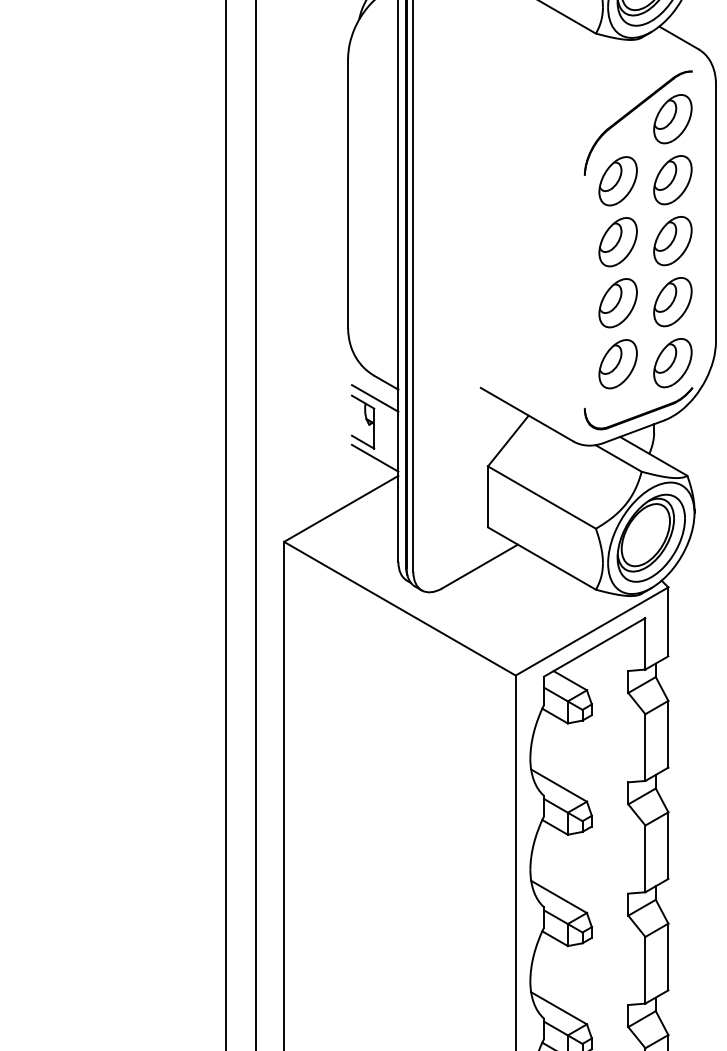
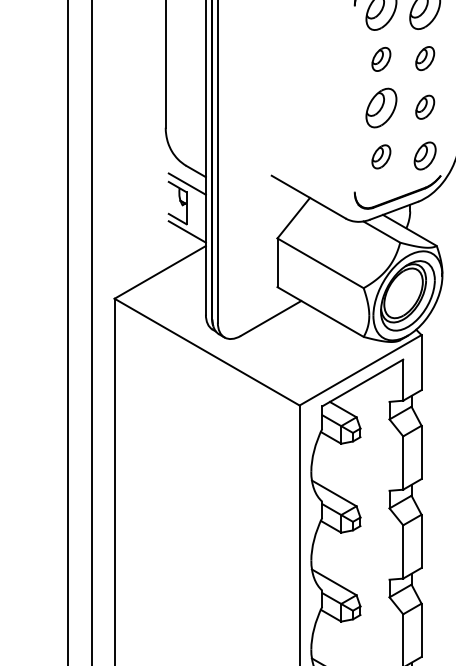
part: (672, 241) -> (424, 58), size x0.6
part: (617, 242) -> (380, 59), size x0.6
part: (672, 302) -> (424, 107), size x0.6
part: (672, 363) -> (424, 156), size x0.7
part: (617, 364) -> (380, 157), size x0.6

